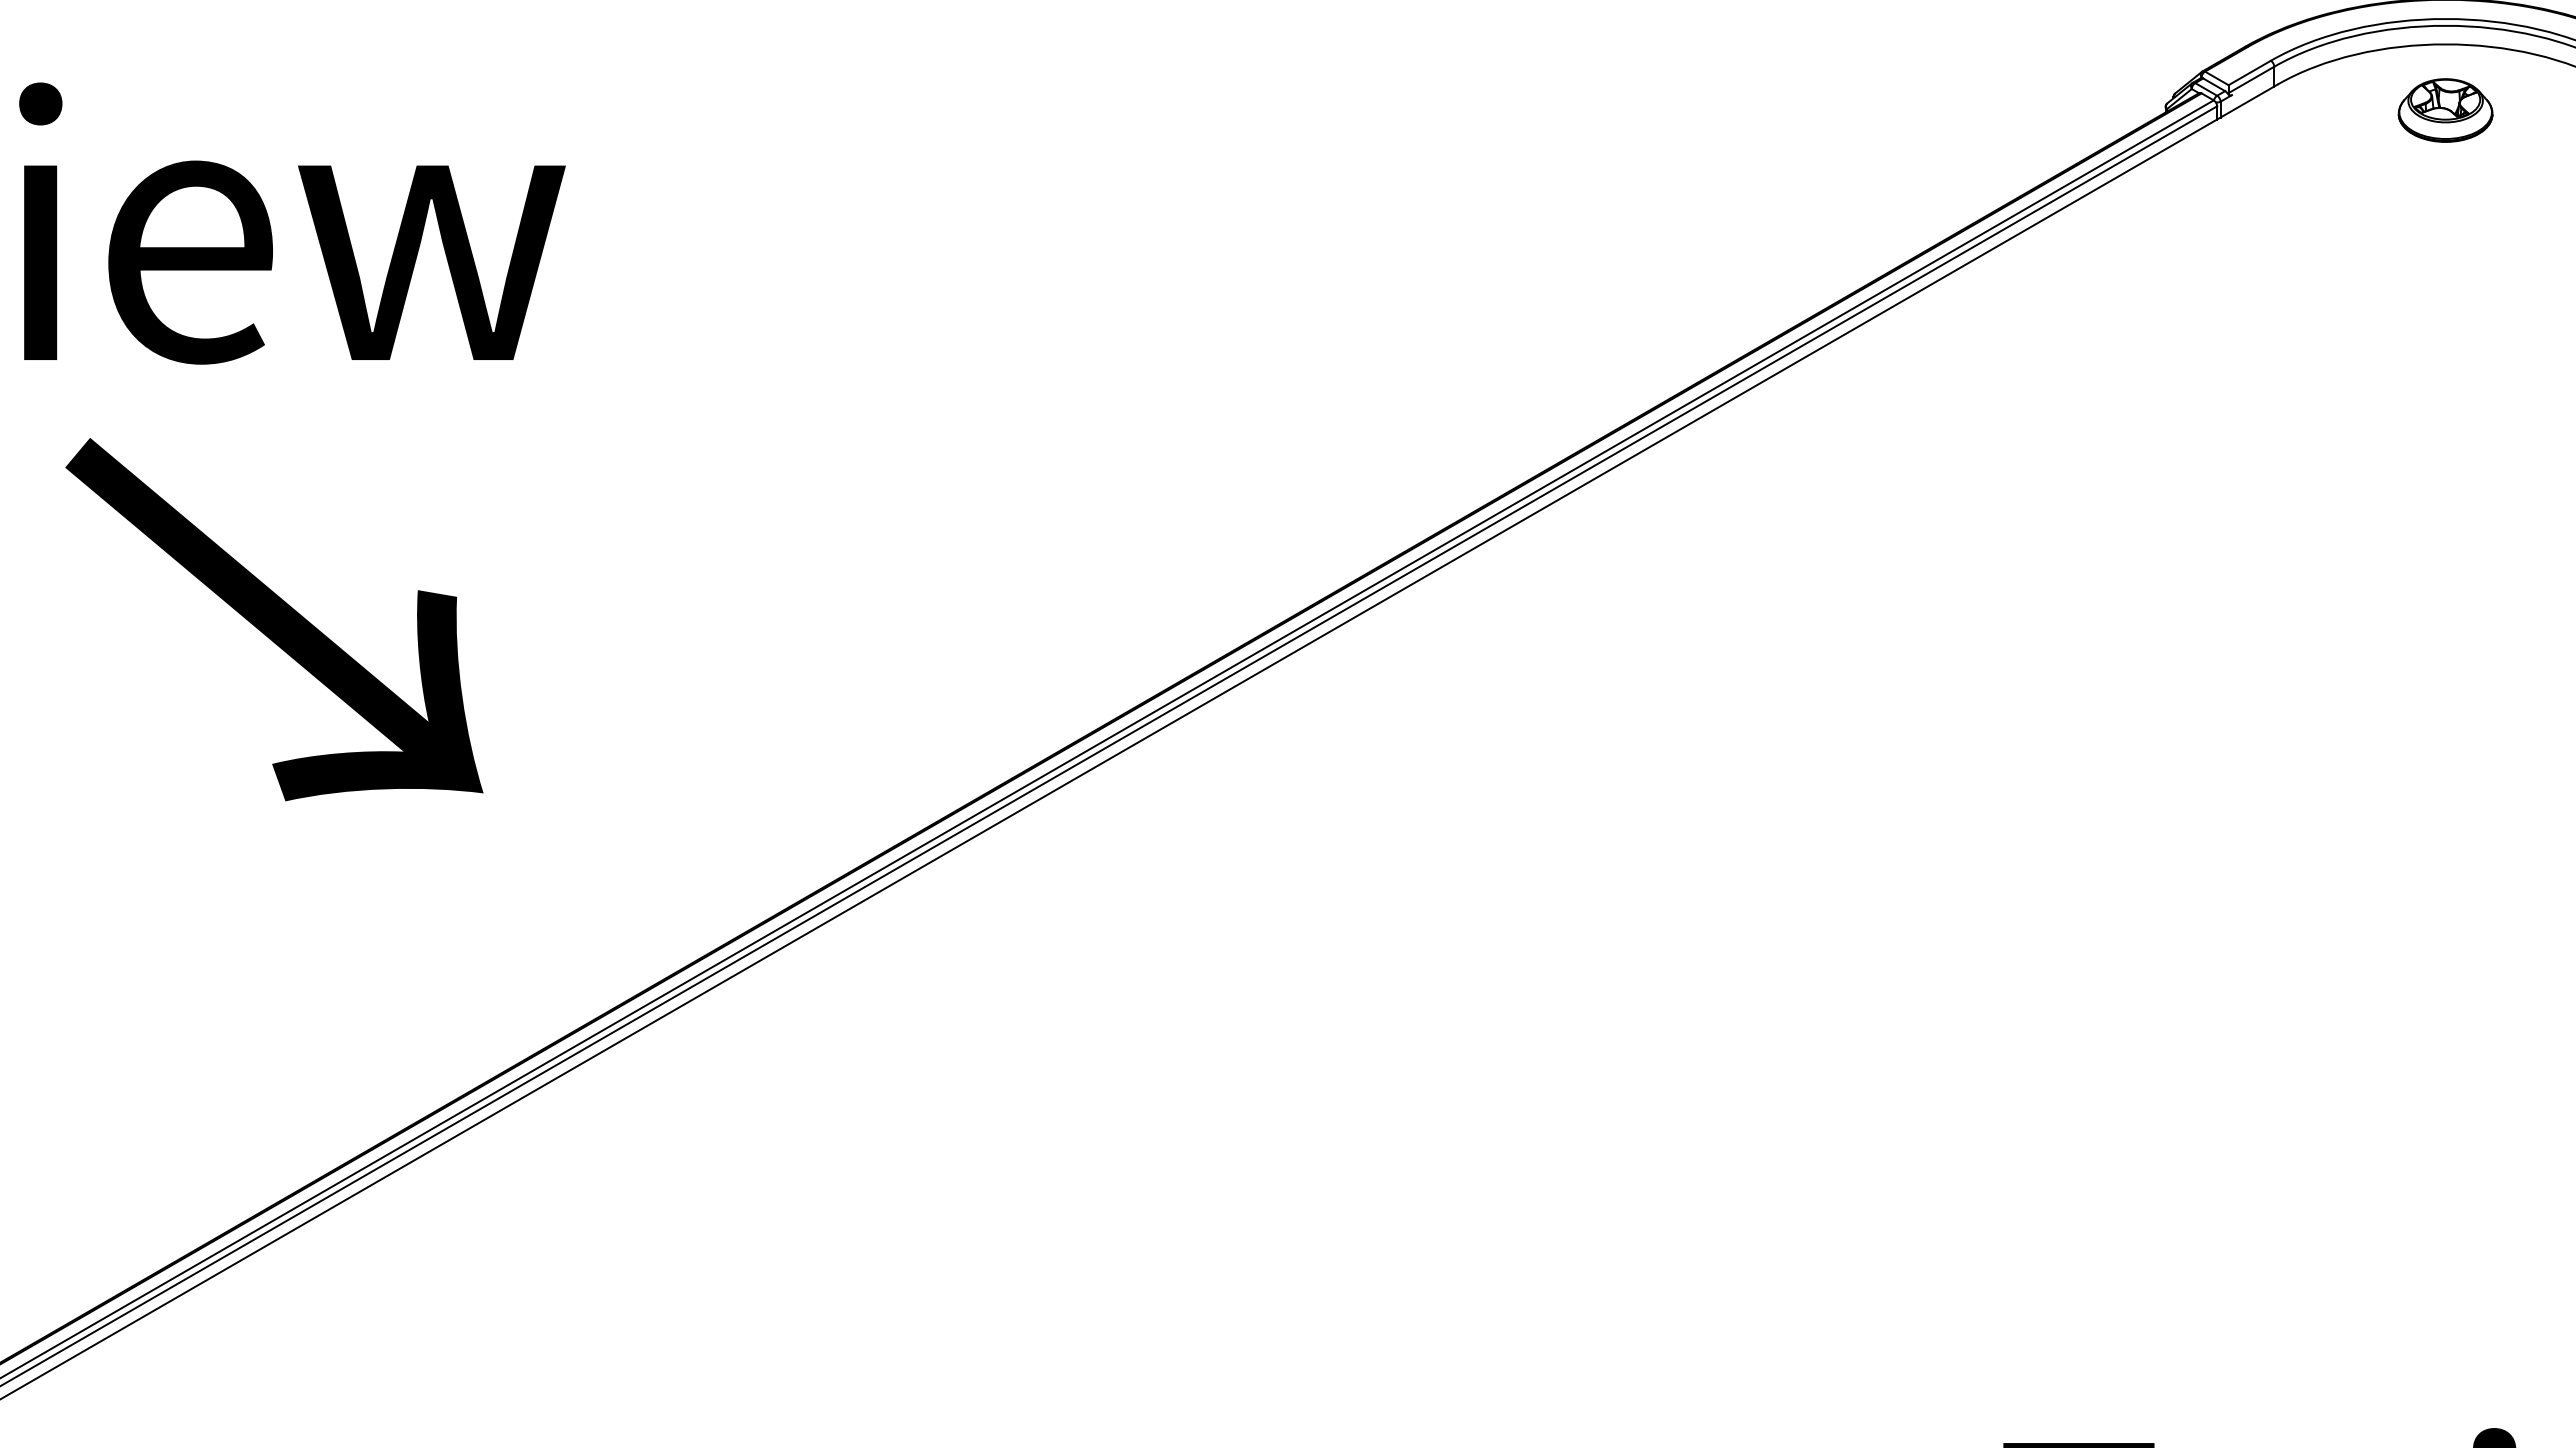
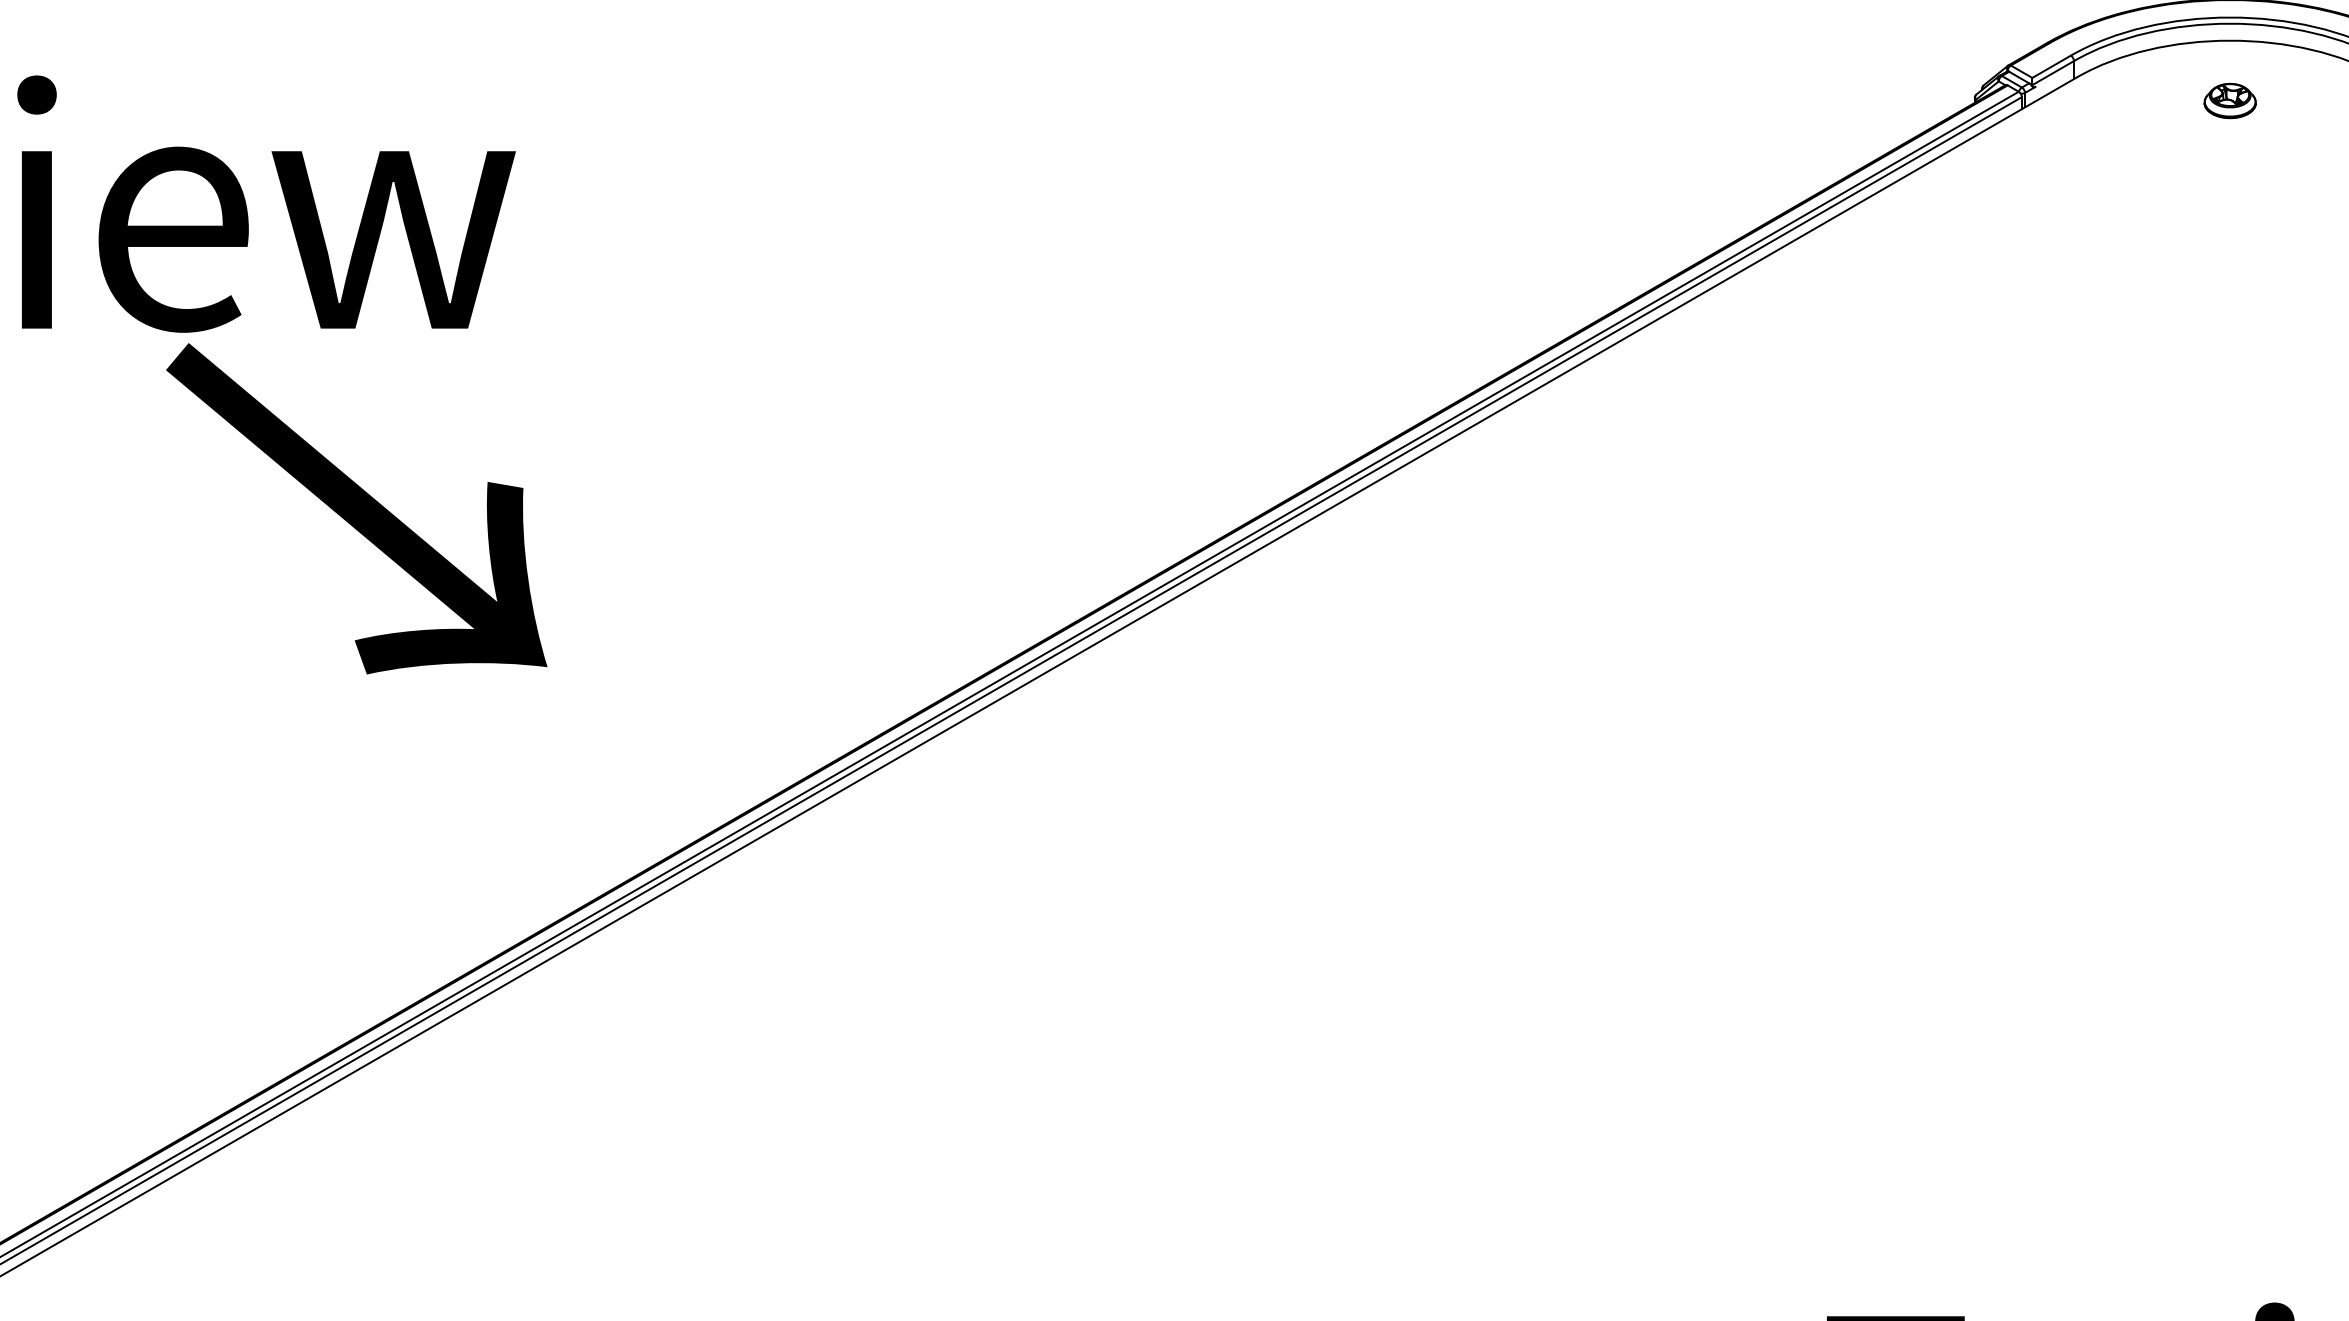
part: (2445, 110) -> (2230, 100), size x0.6
text: (274, 619) -> (356, 508), moved

